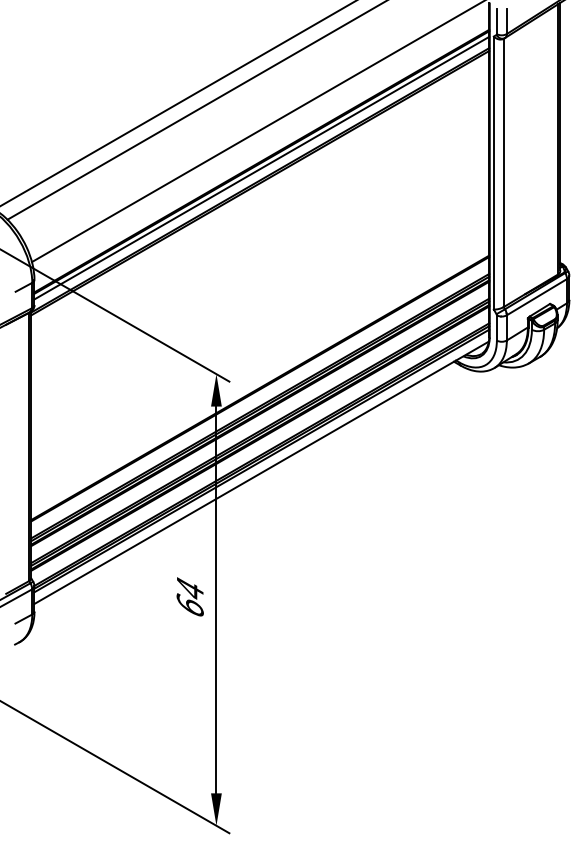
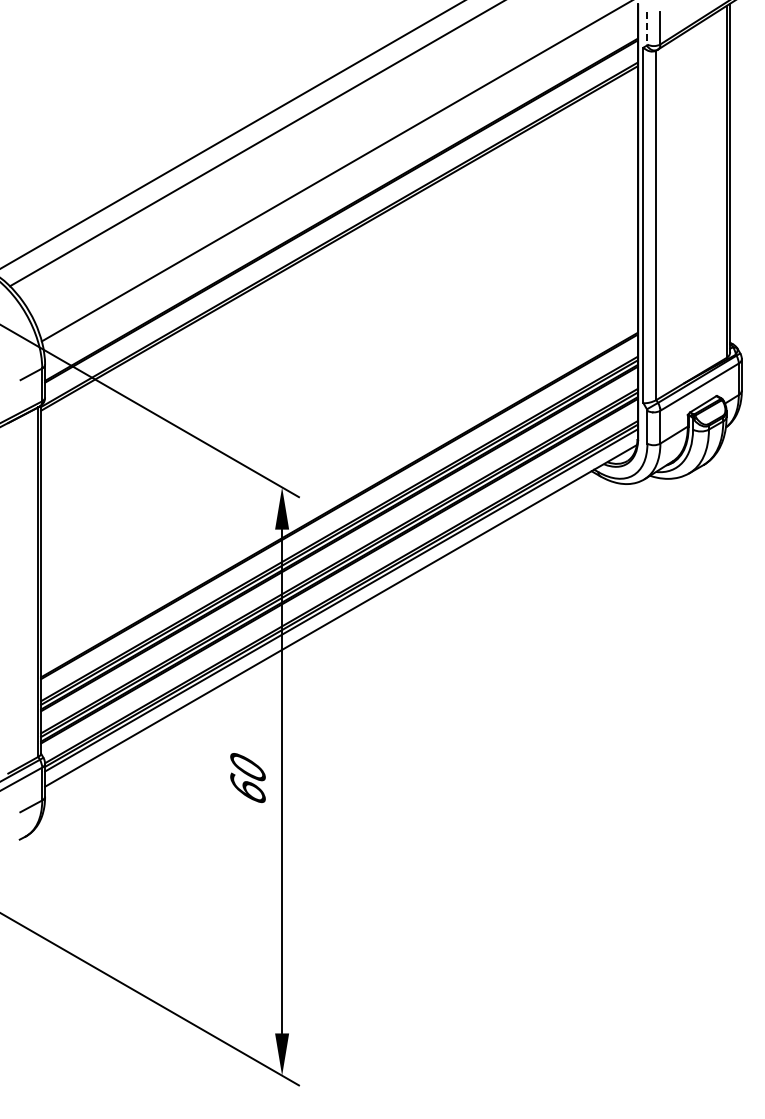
line: (496, 21) -> (647, 28), solid -> dashed
line: (262, 168) -> (341, 219), removed
text: (189, 588) -> (247, 766), 64 -> 60

